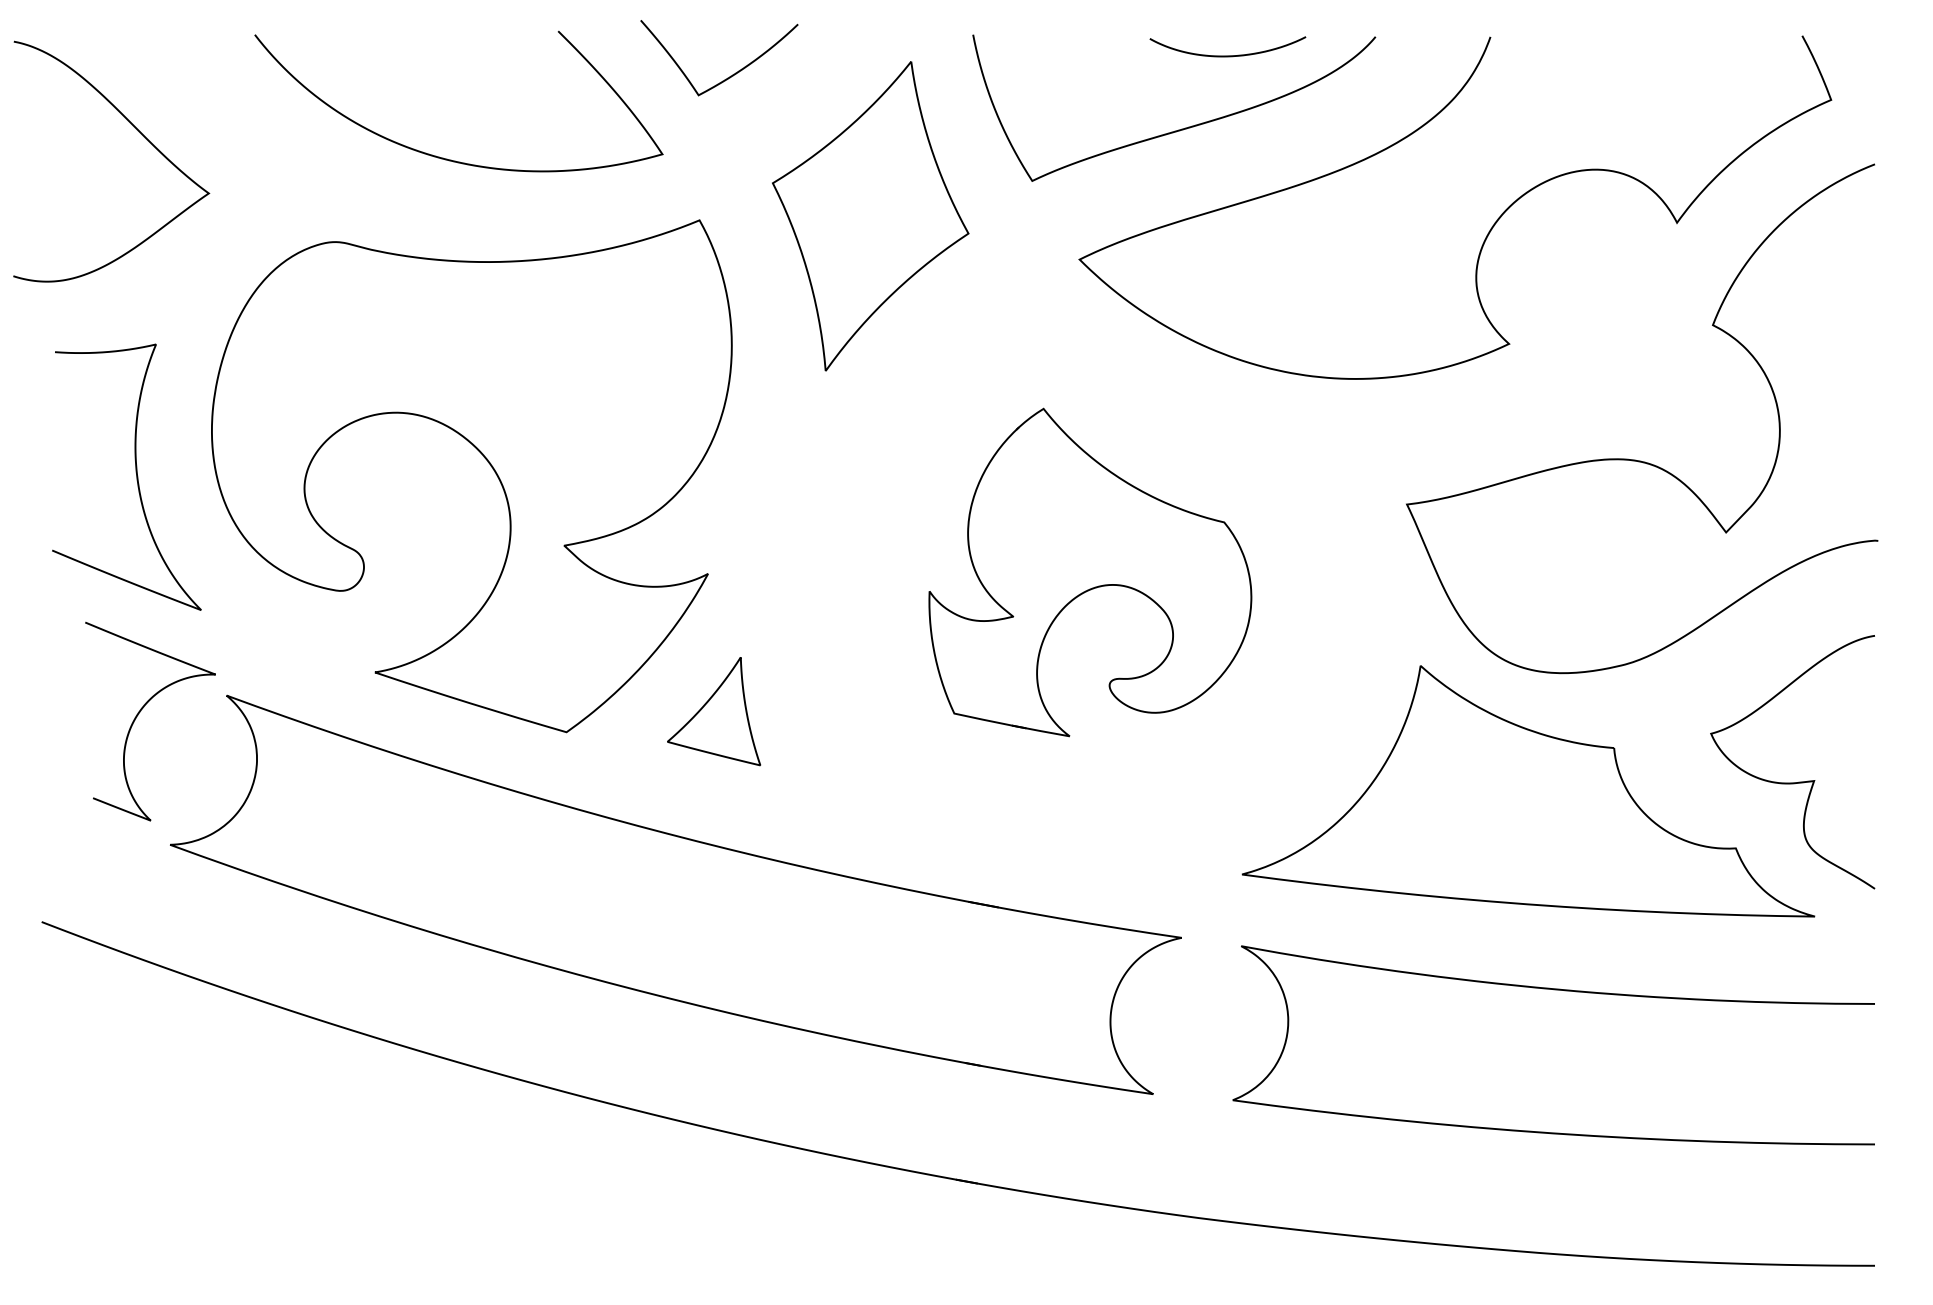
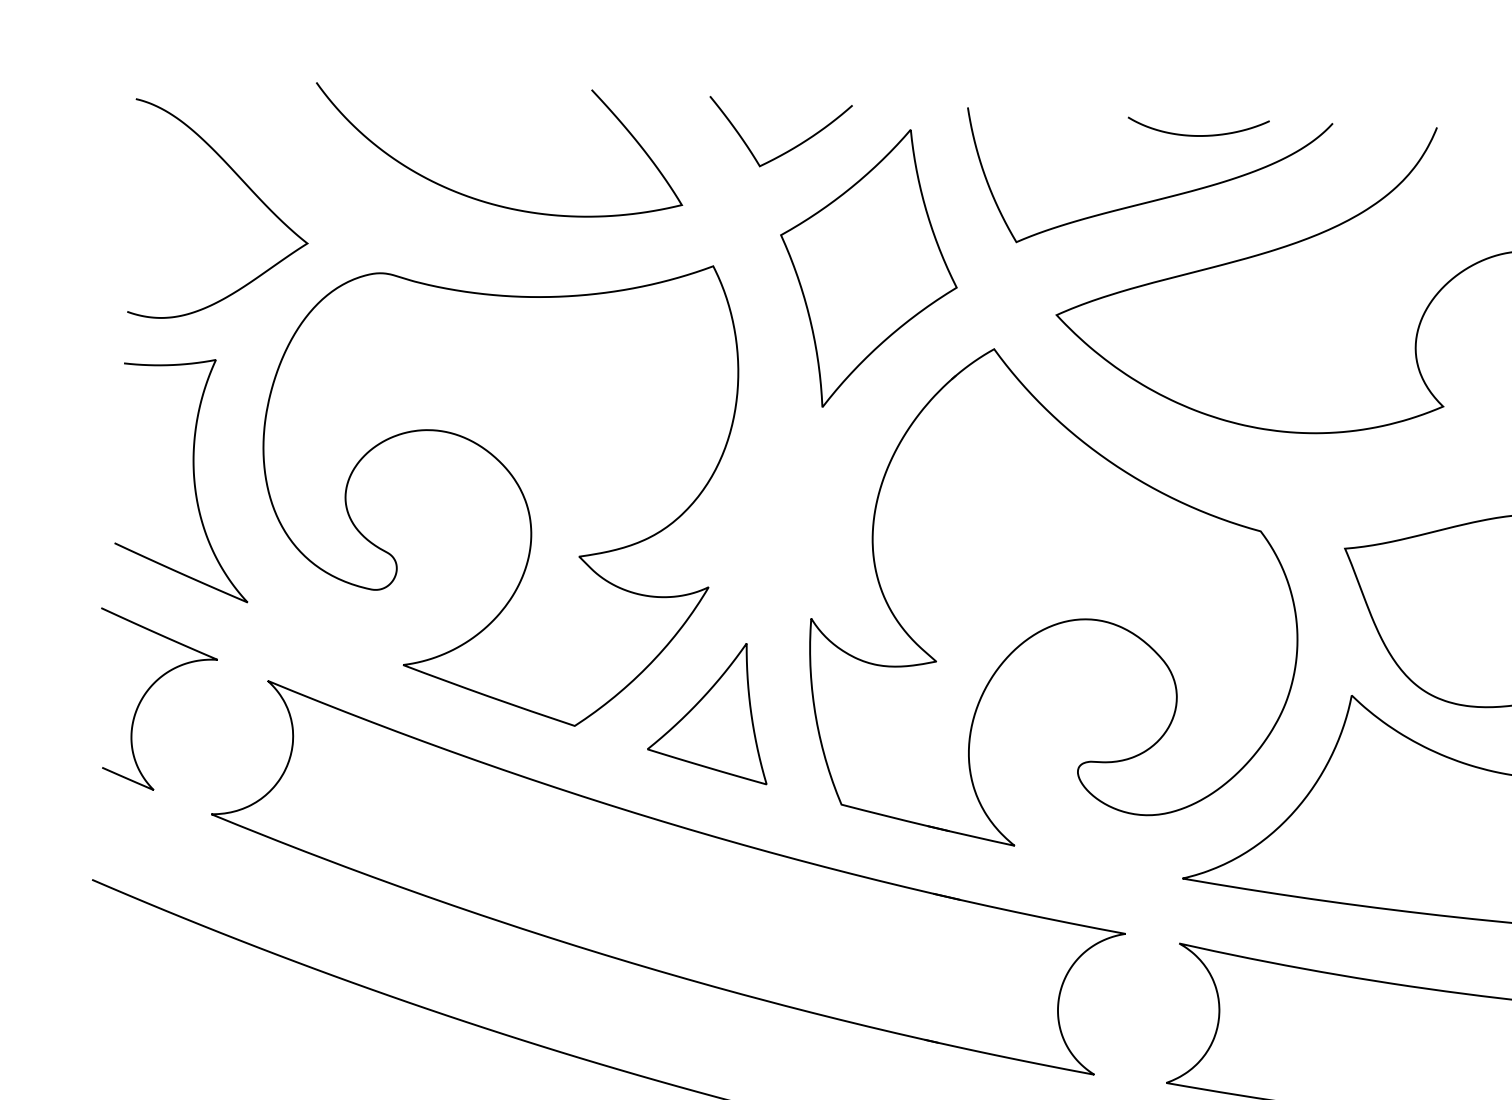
curve: (730, 75) -> (789, 149), moved
curve: (139, 132) -> (246, 185), moved
part: (1090, 572) -> (1055, 599), size x1.67
part: (713, 711) -> (708, 712), size x1.43
curve: (138, 715) -> (146, 694), moved

